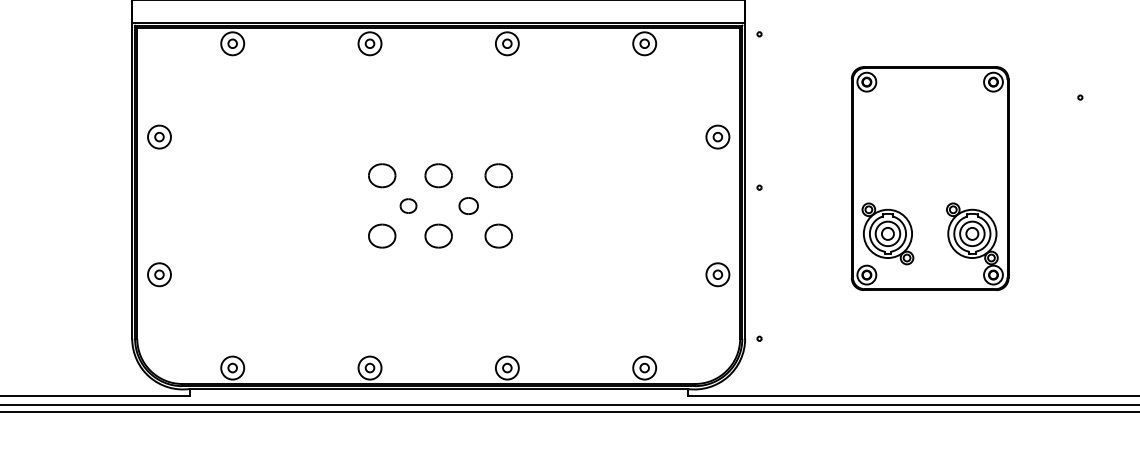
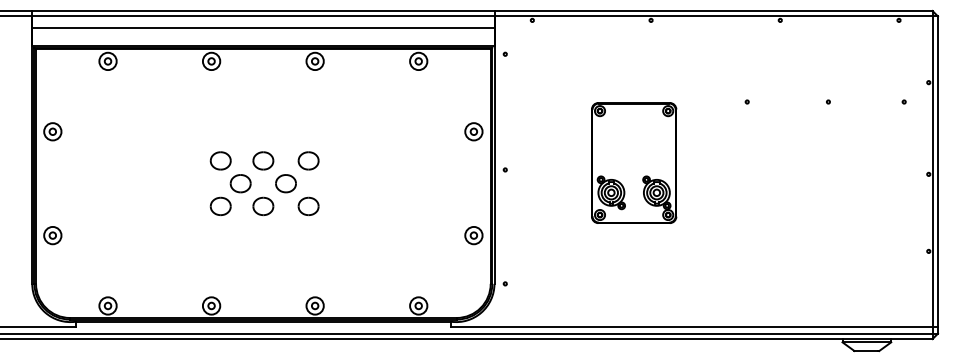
part: (930, 177) -> (634, 162), size x0.71
part: (408, 205) -> (240, 183), size x1.67
part: (468, 205) -> (285, 183), size x1.43

